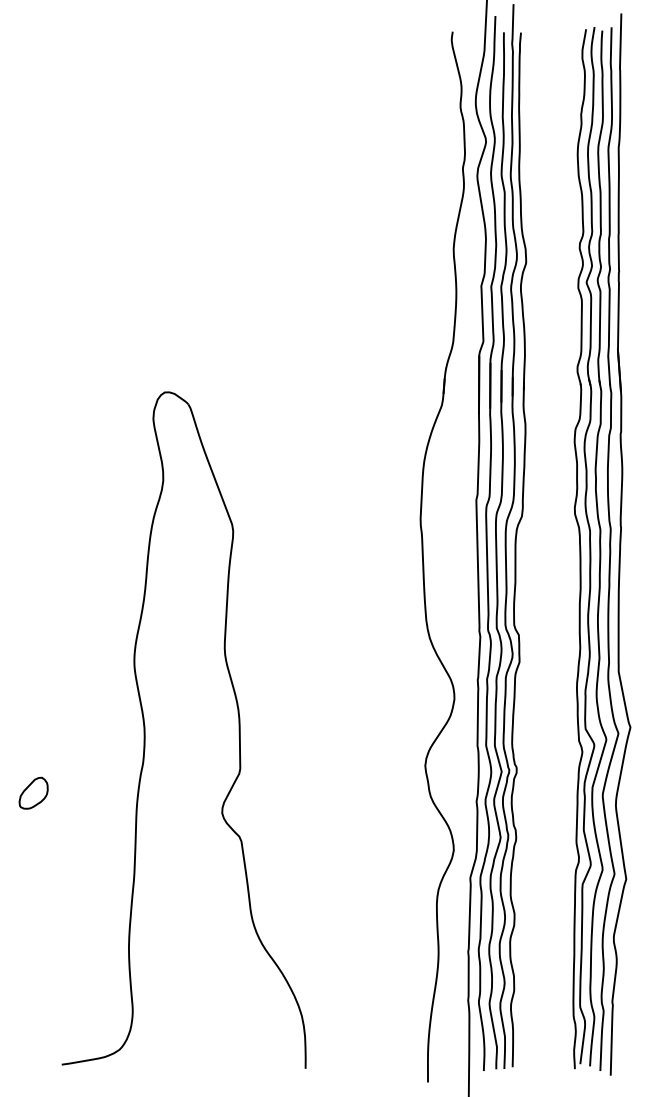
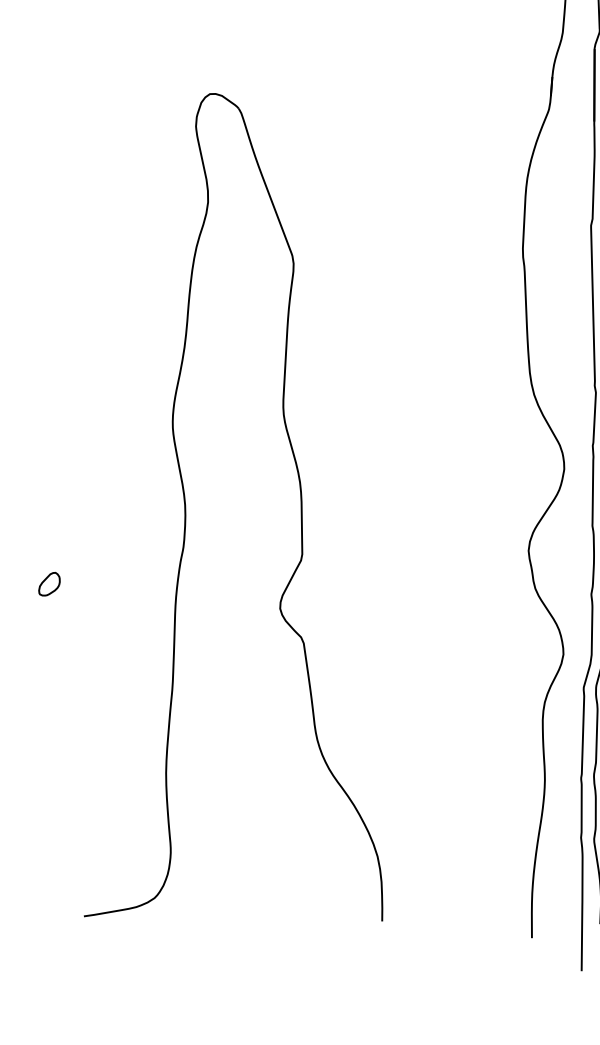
part: (33, 792) -> (49, 583), size x0.6

